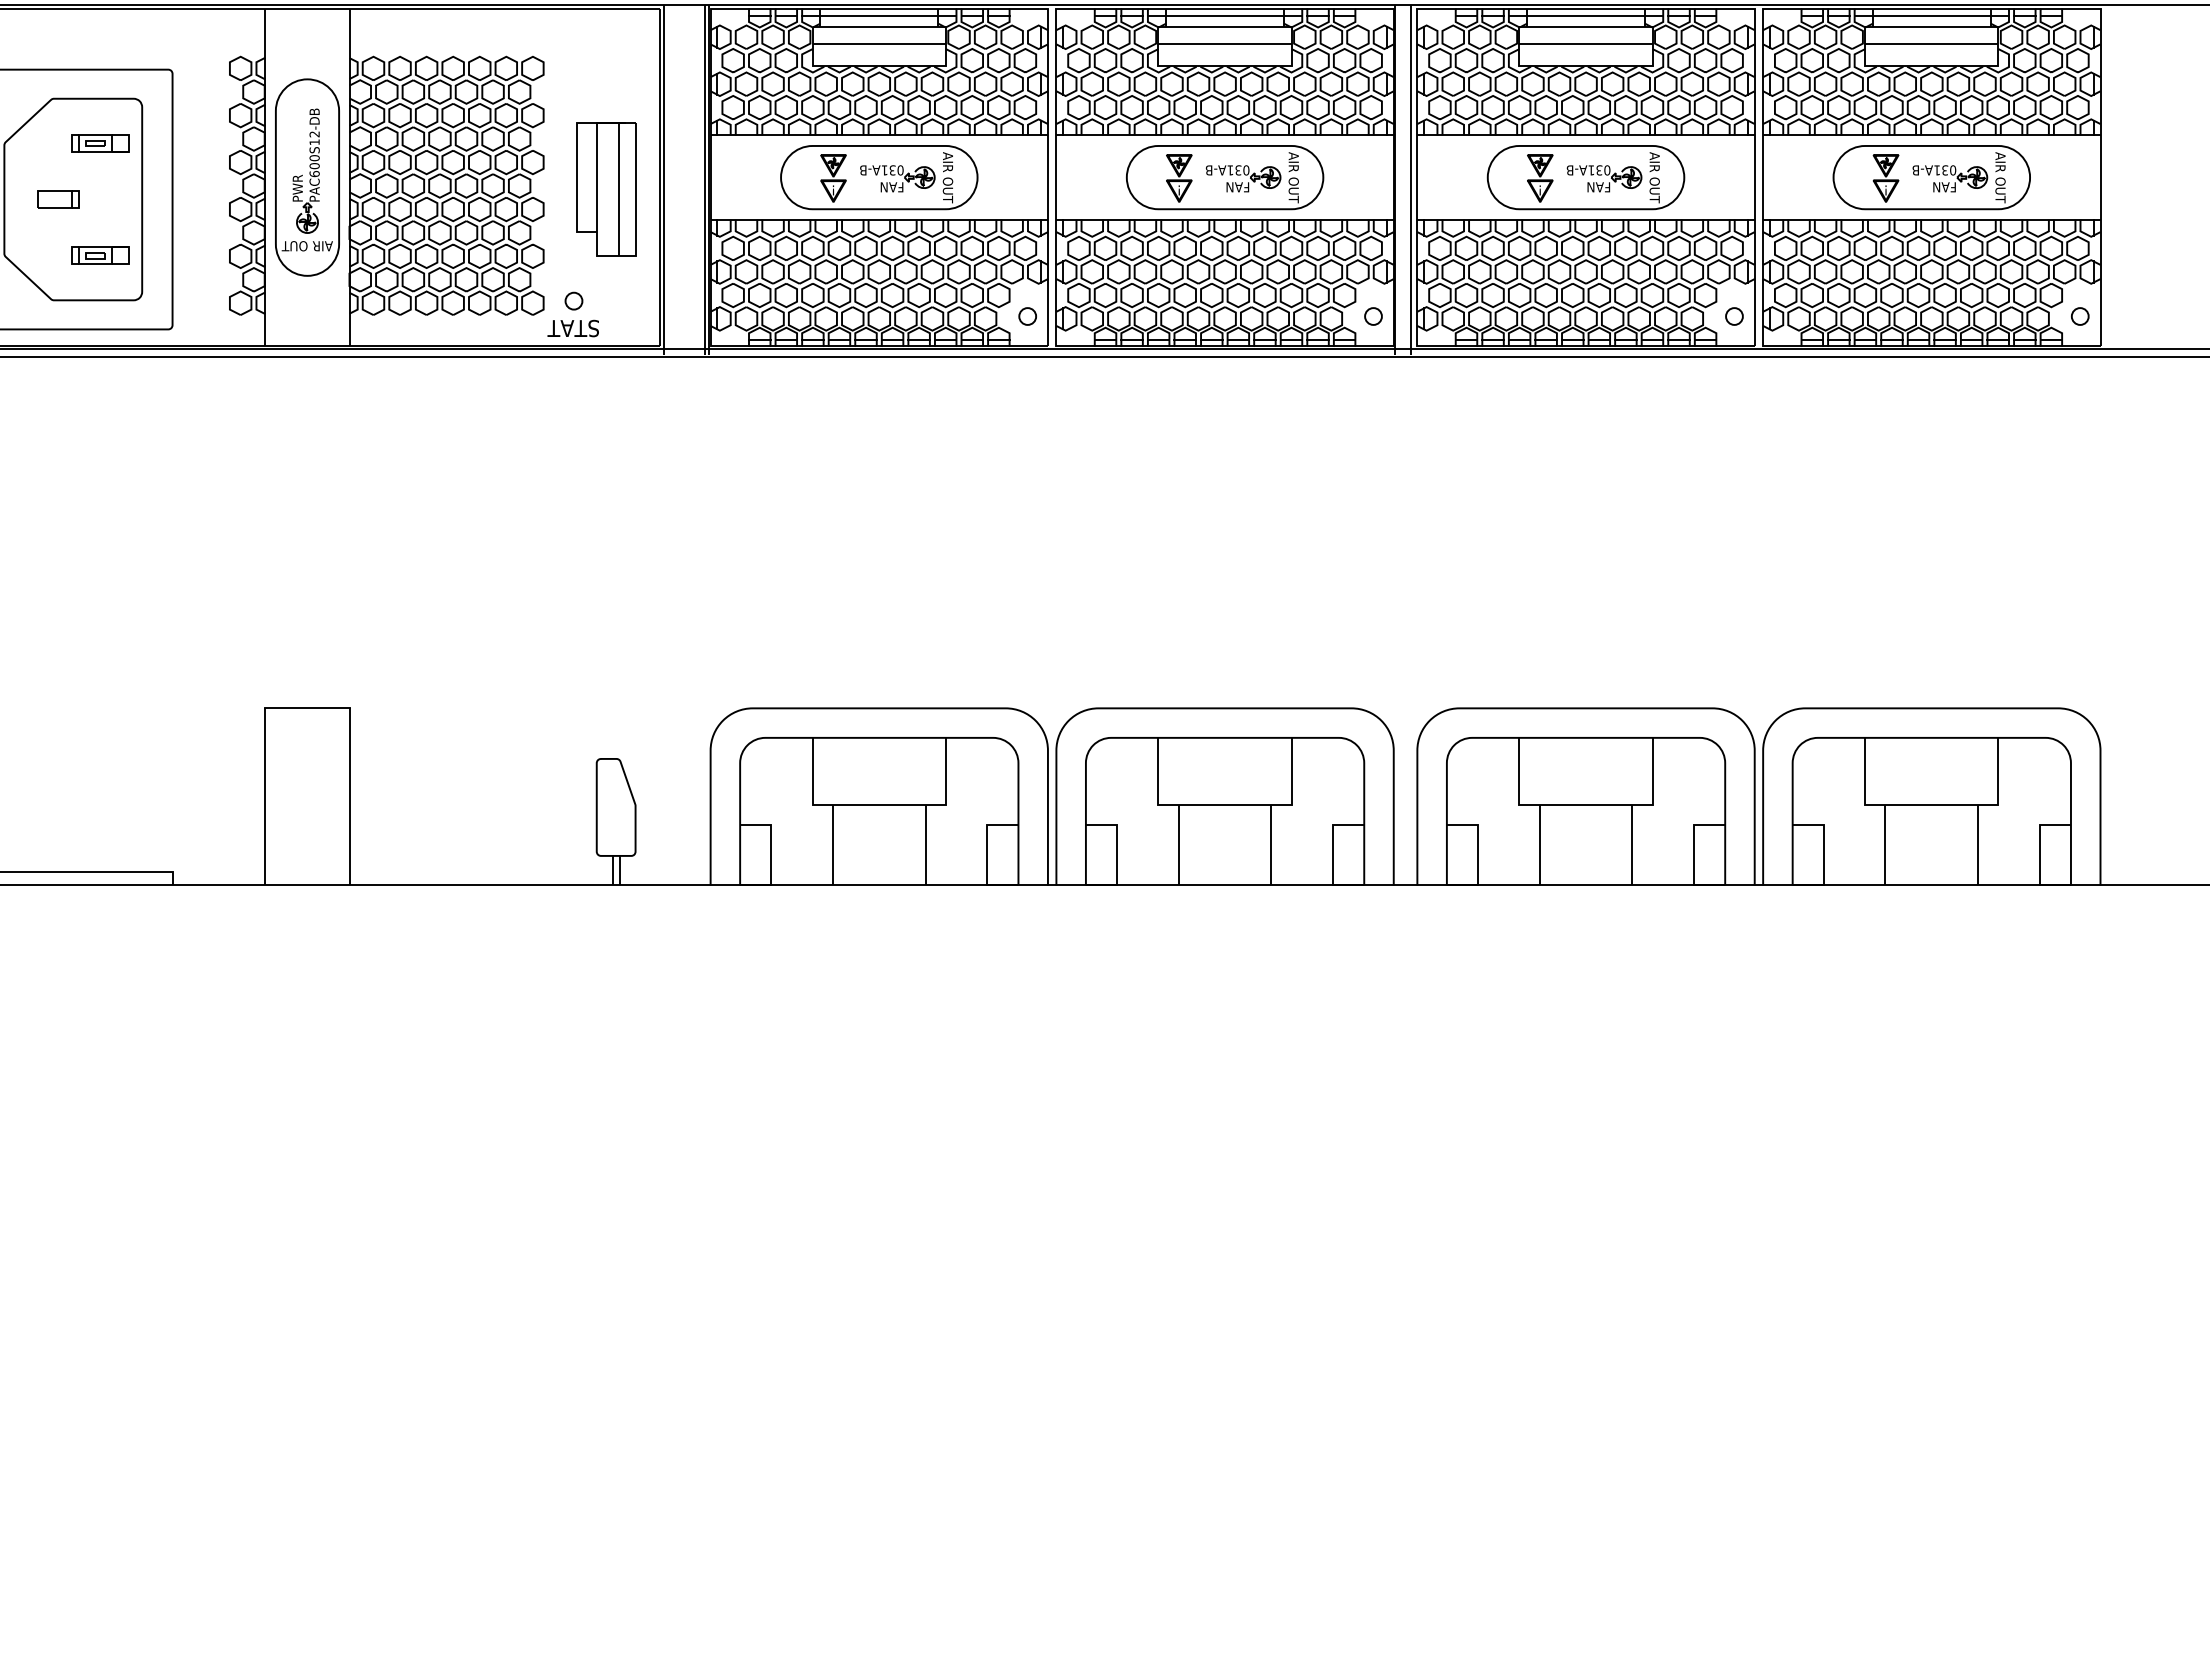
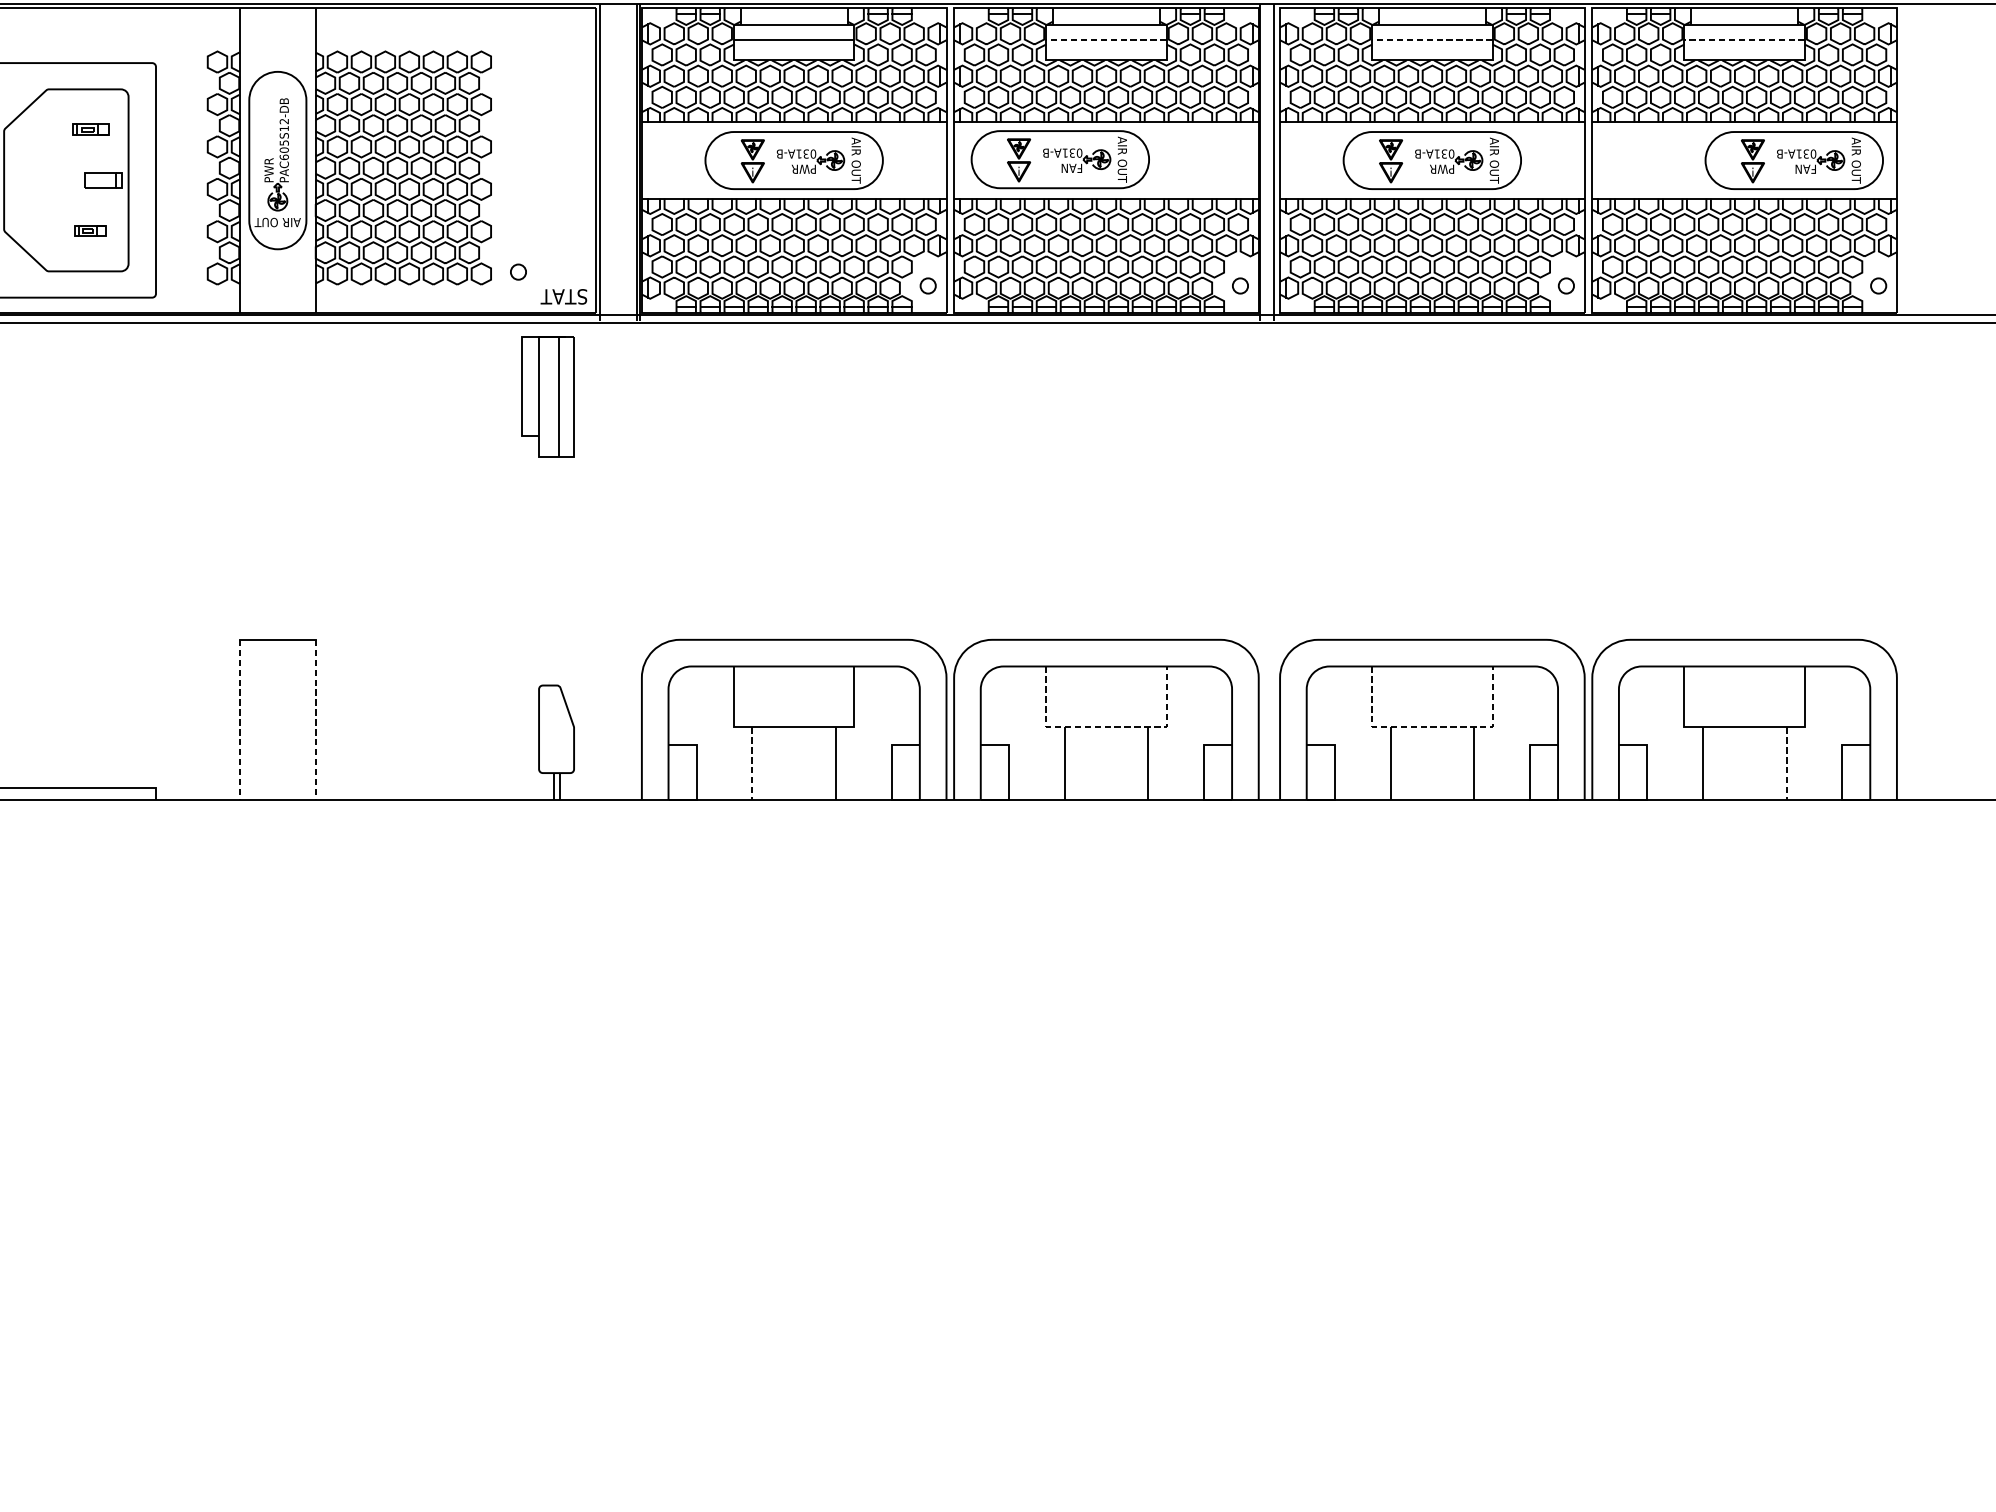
line: (879, 15) -> (794, 14), removed
line: (1224, 15) -> (1105, 14), removed
line: (1585, 15) -> (1431, 14), removed
line: (1931, 15) -> (1744, 14), removed
line: (1225, 44) -> (1106, 40), solid -> dashed
line: (1586, 44) -> (1432, 40), solid -> dashed
line: (1931, 44) -> (1744, 40), solid -> dashed
part: (100, 143) -> (90, 129), size x0.7
text: (314, 158) -> (284, 143), PAC600S12-DB -> PAC605S12-DB
part: (1225, 177) -> (1060, 159), moved
part: (1931, 177) -> (1793, 160), moved
text: (889, 187) -> (803, 169), FAN -> PWR
text: (1595, 187) -> (1440, 169), FAN -> PWR
part: (606, 189) -> (547, 397), moved
part: (58, 199) -> (103, 180), moved
part: (100, 255) -> (90, 230), size x0.6
text: (572, 328) -> (563, 296), moved
line: (265, 796) -> (239, 719), solid -> dashed
line: (349, 796) -> (315, 719), solid -> dashed
line: (1225, 805) -> (1106, 727), solid -> dashed
line: (1586, 805) -> (1432, 727), solid -> dashed
line: (832, 845) -> (751, 763), solid -> dashed
line: (1978, 845) -> (1786, 763), solid -> dashed

